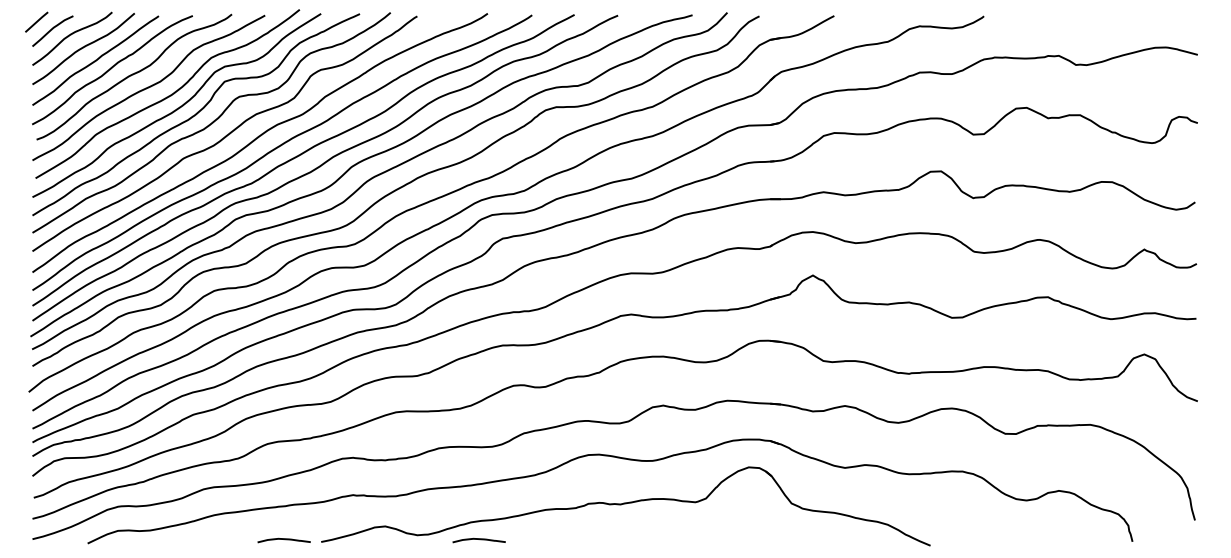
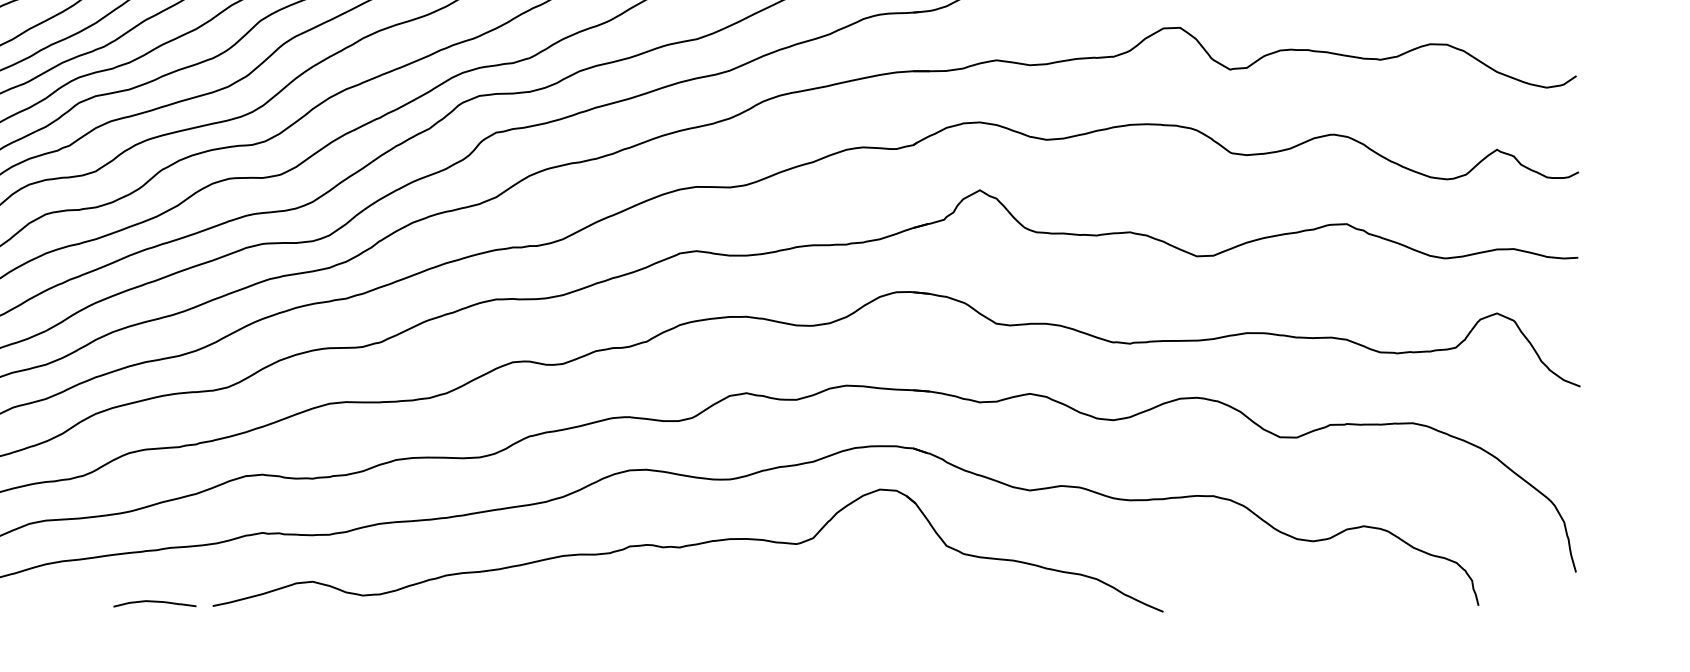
curve: (478, 539) -> (458, 602), removed

